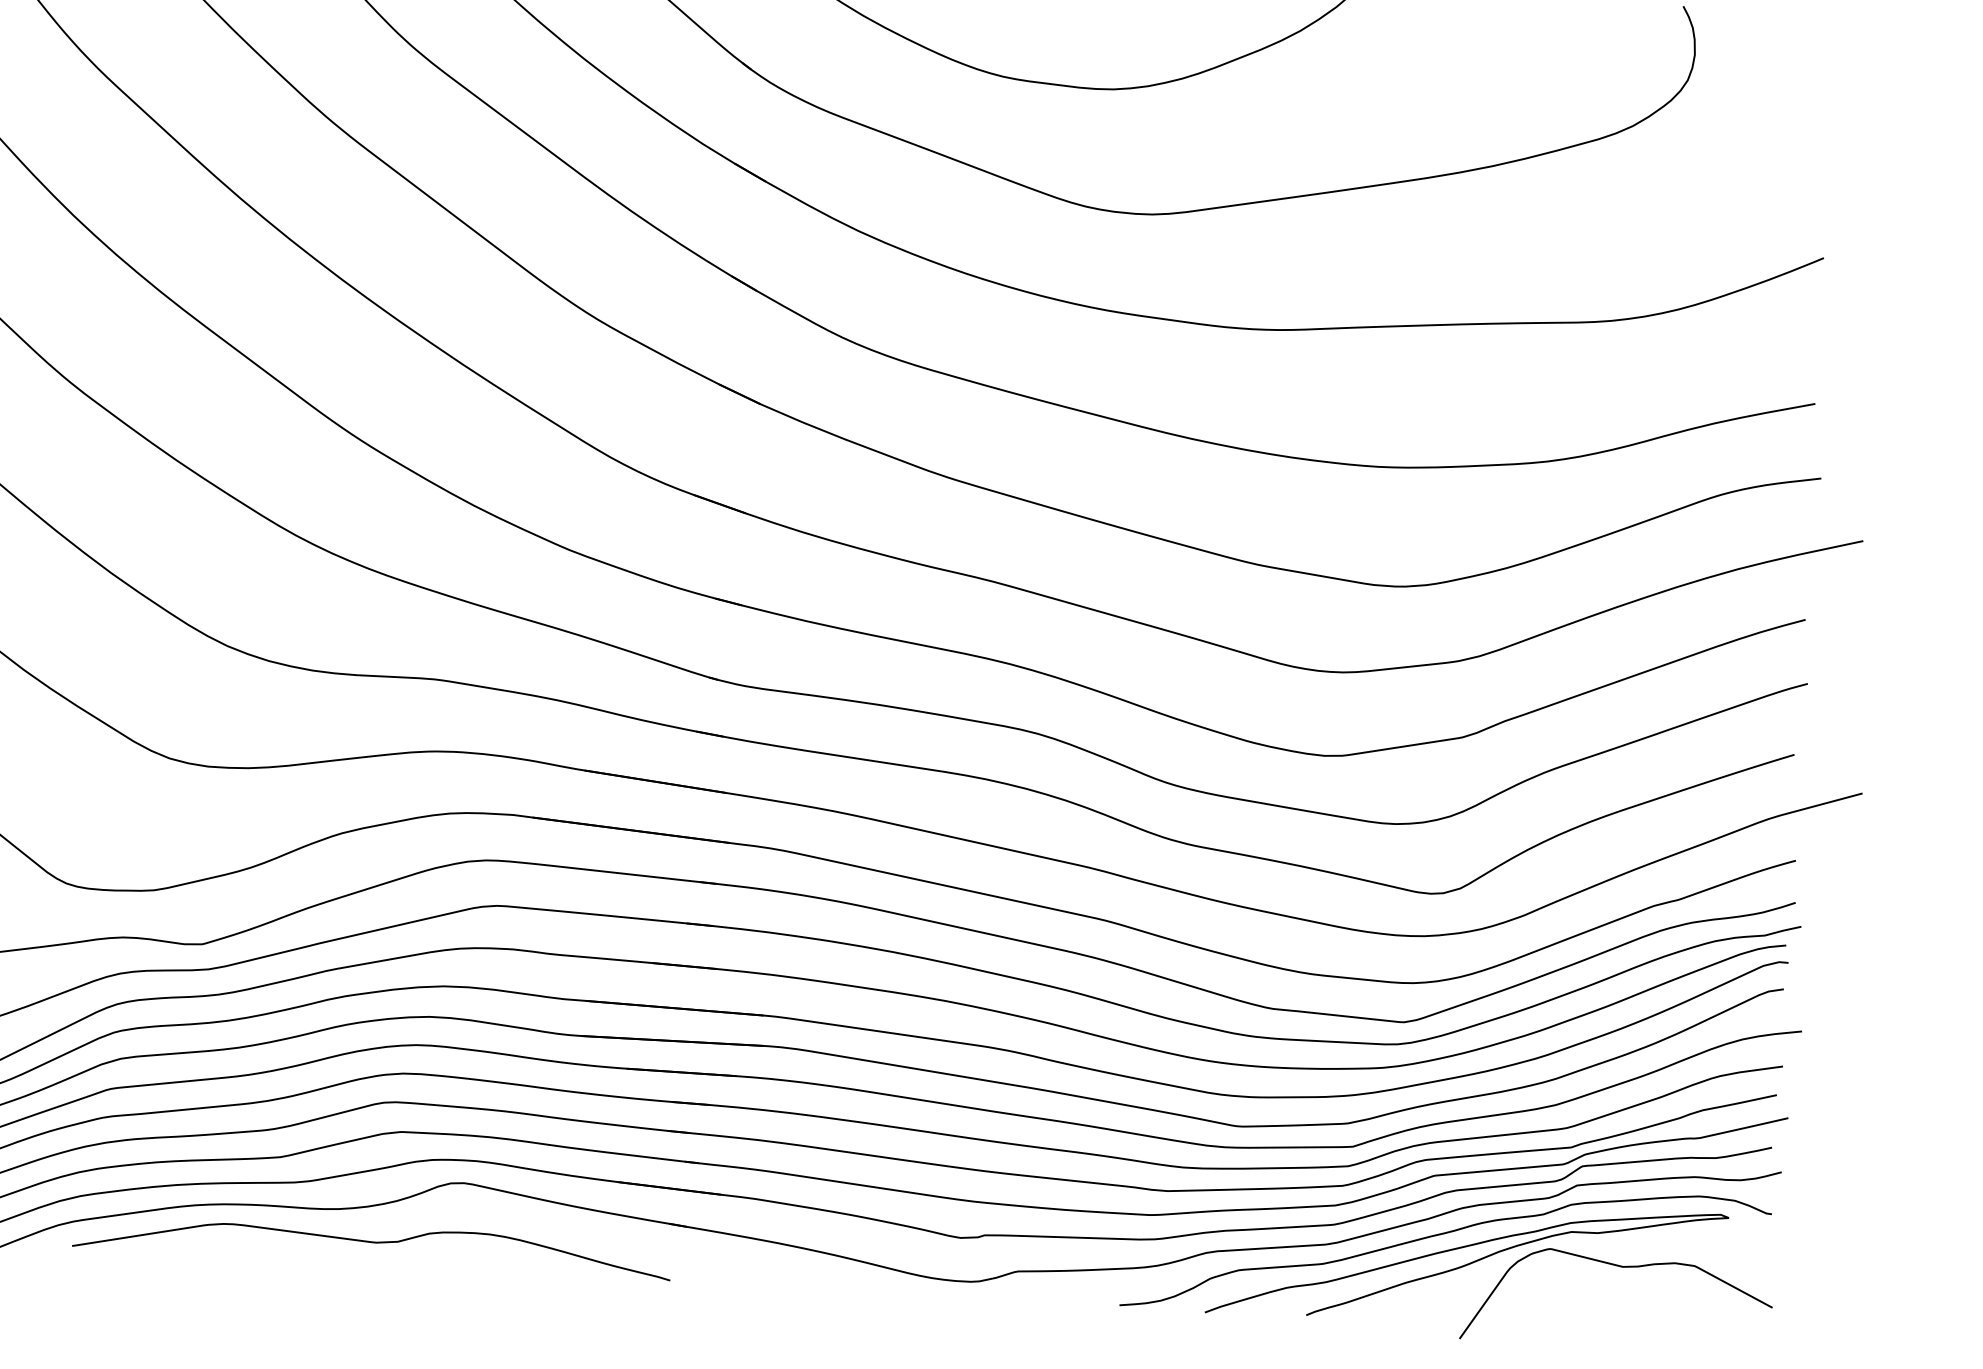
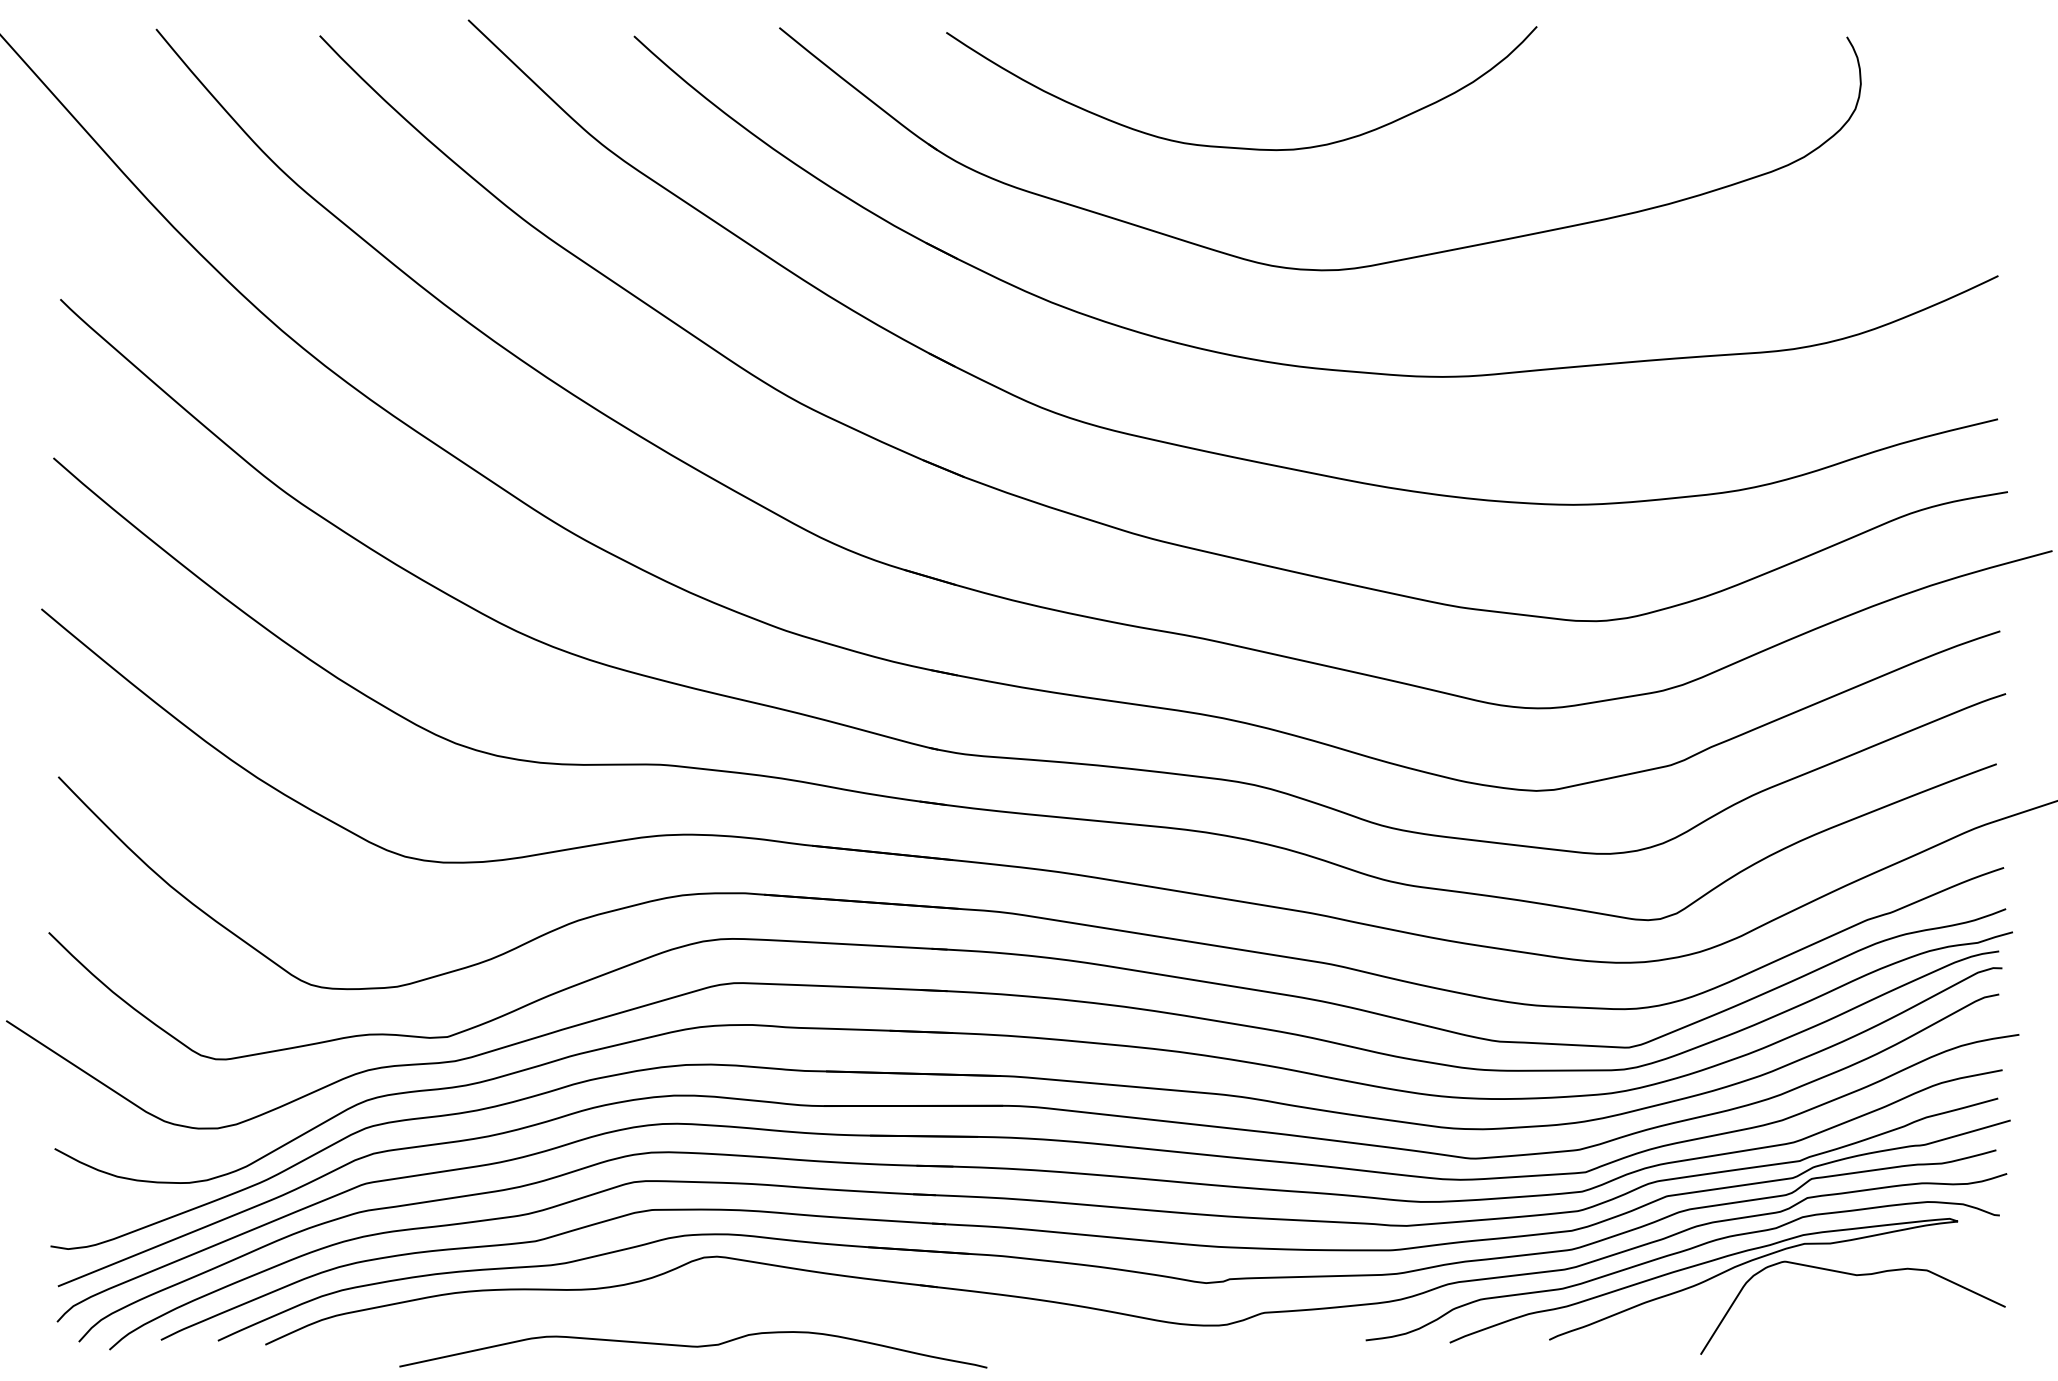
curve: (372, 1243) -> (693, 1347), moved

